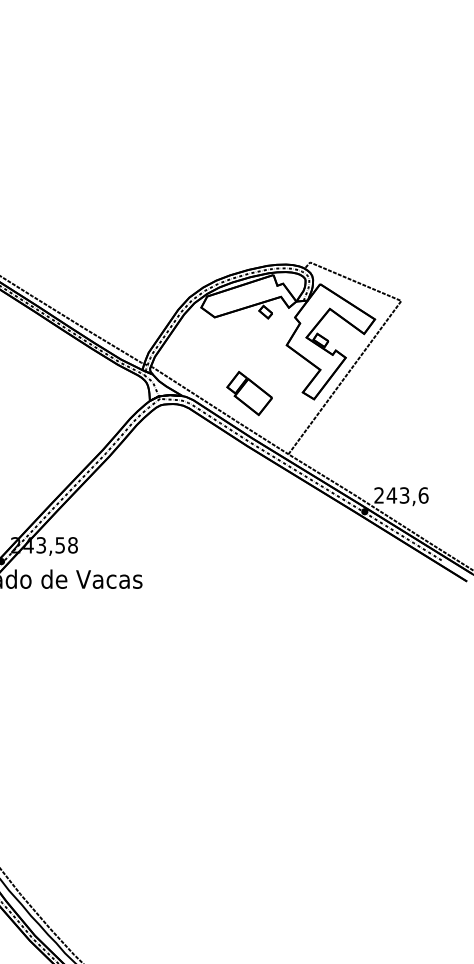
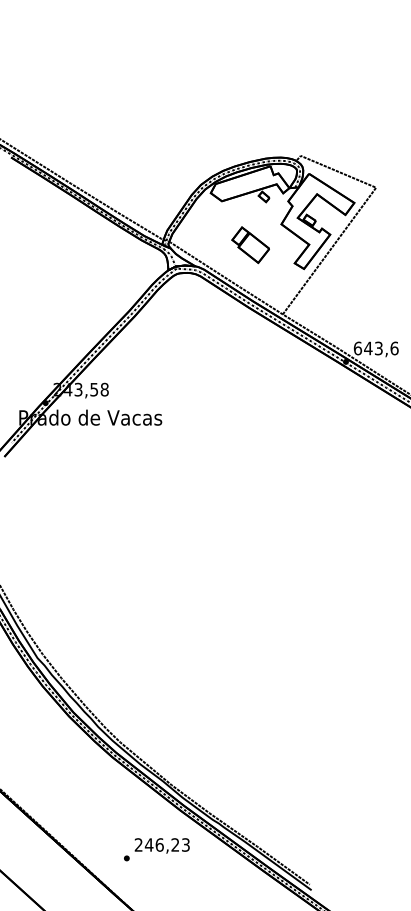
part: (249, 393) -> (250, 245), moved
text: (378, 495) -> (357, 348), 243,6 -> 643,6

